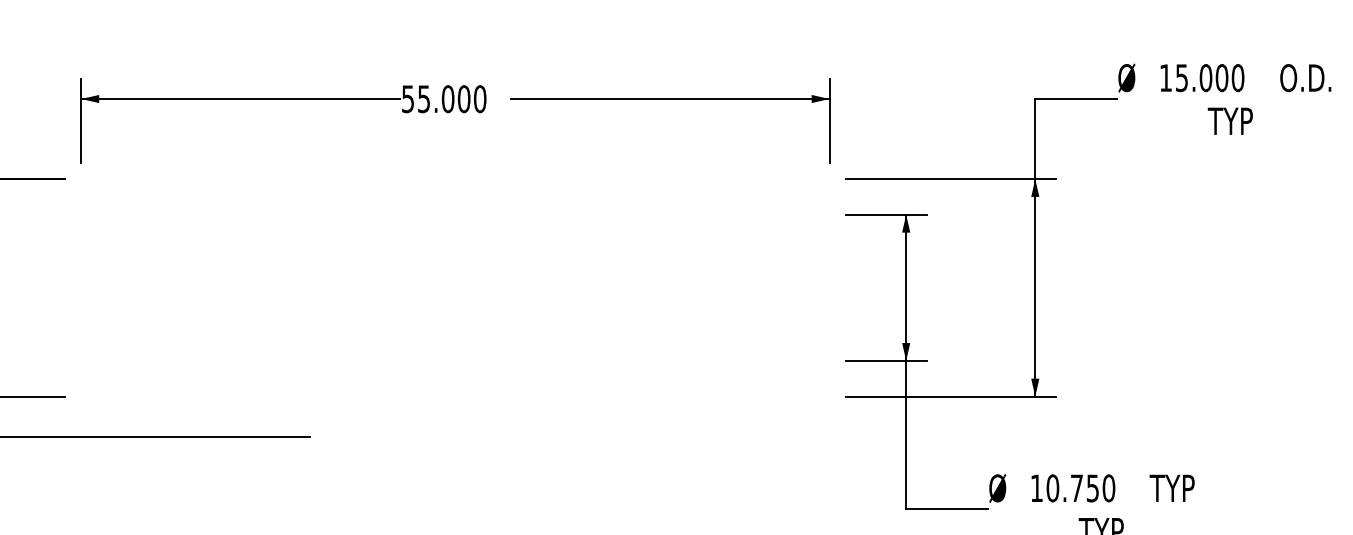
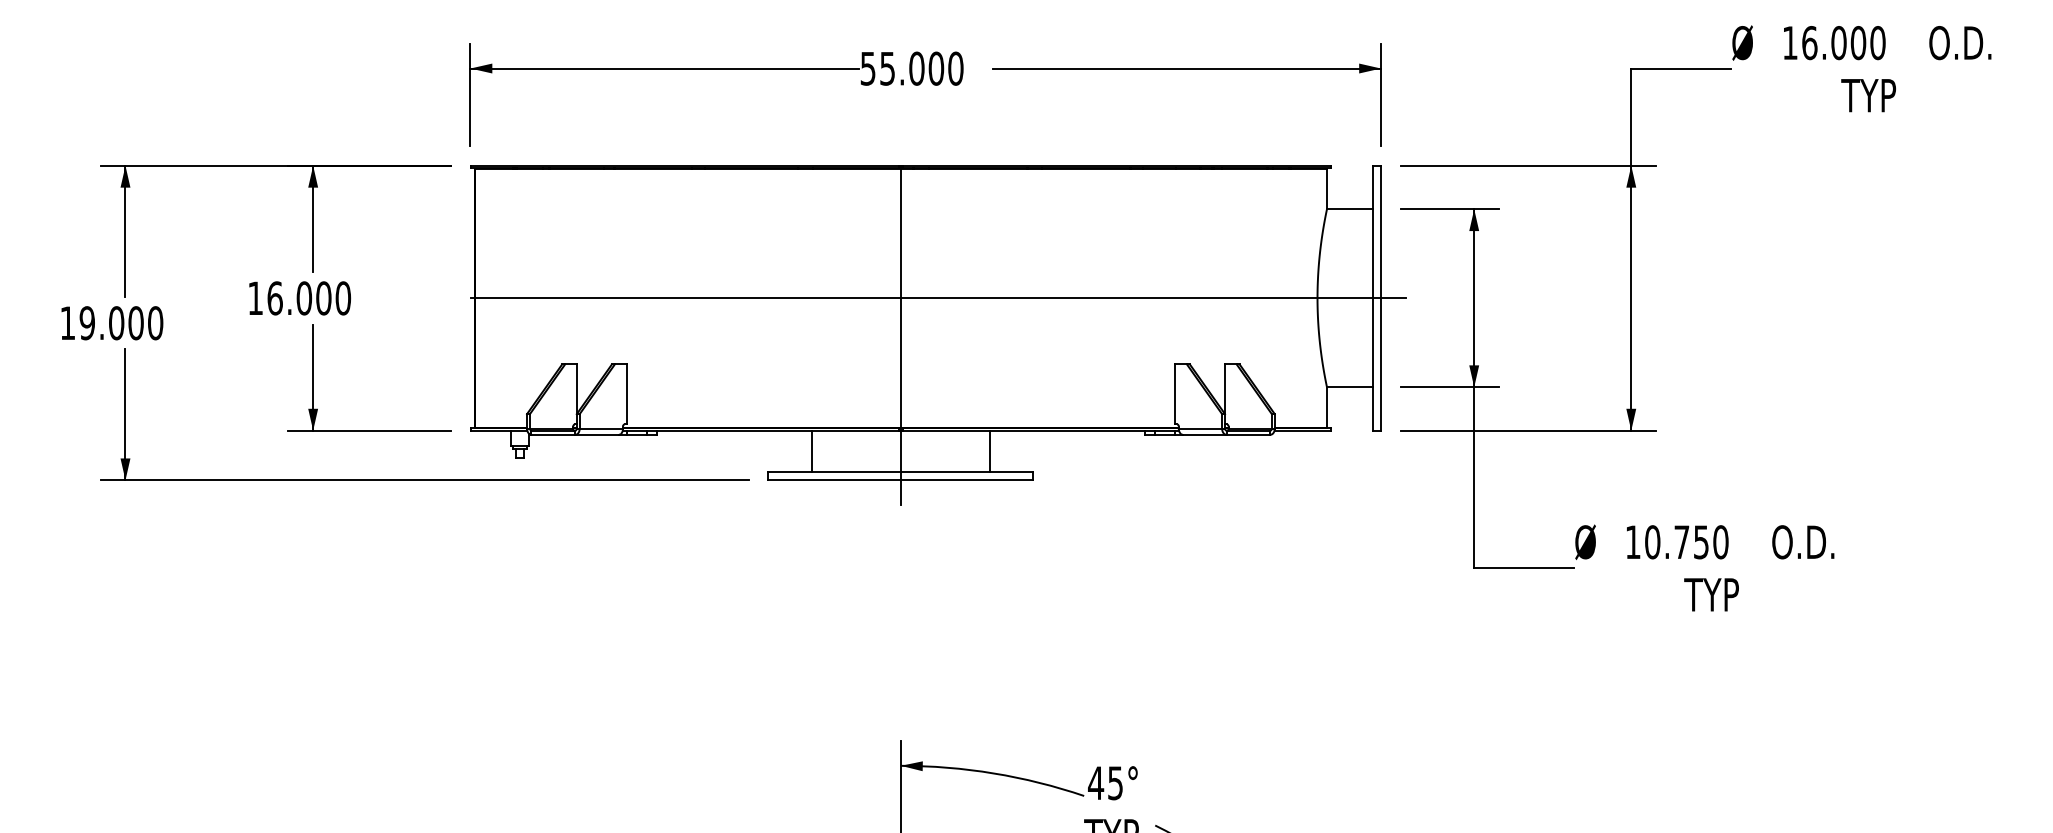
text: (1181, 78) -> (1809, 43), 15.000 -> 16.000
part: (465, 318) -> (938, 335), added
text: (1176, 488) -> (1802, 542), TYP -> O.D.

